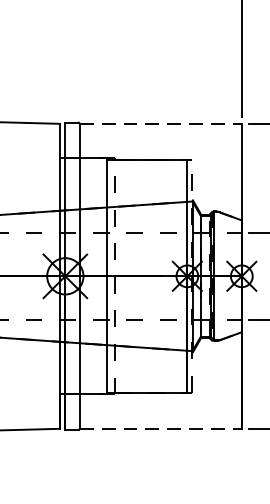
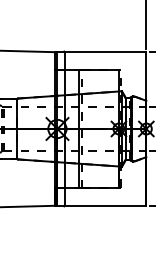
line: (160, 124) -> (105, 52), dashed -> solid
line: (160, 428) -> (105, 205), dashed -> solid

